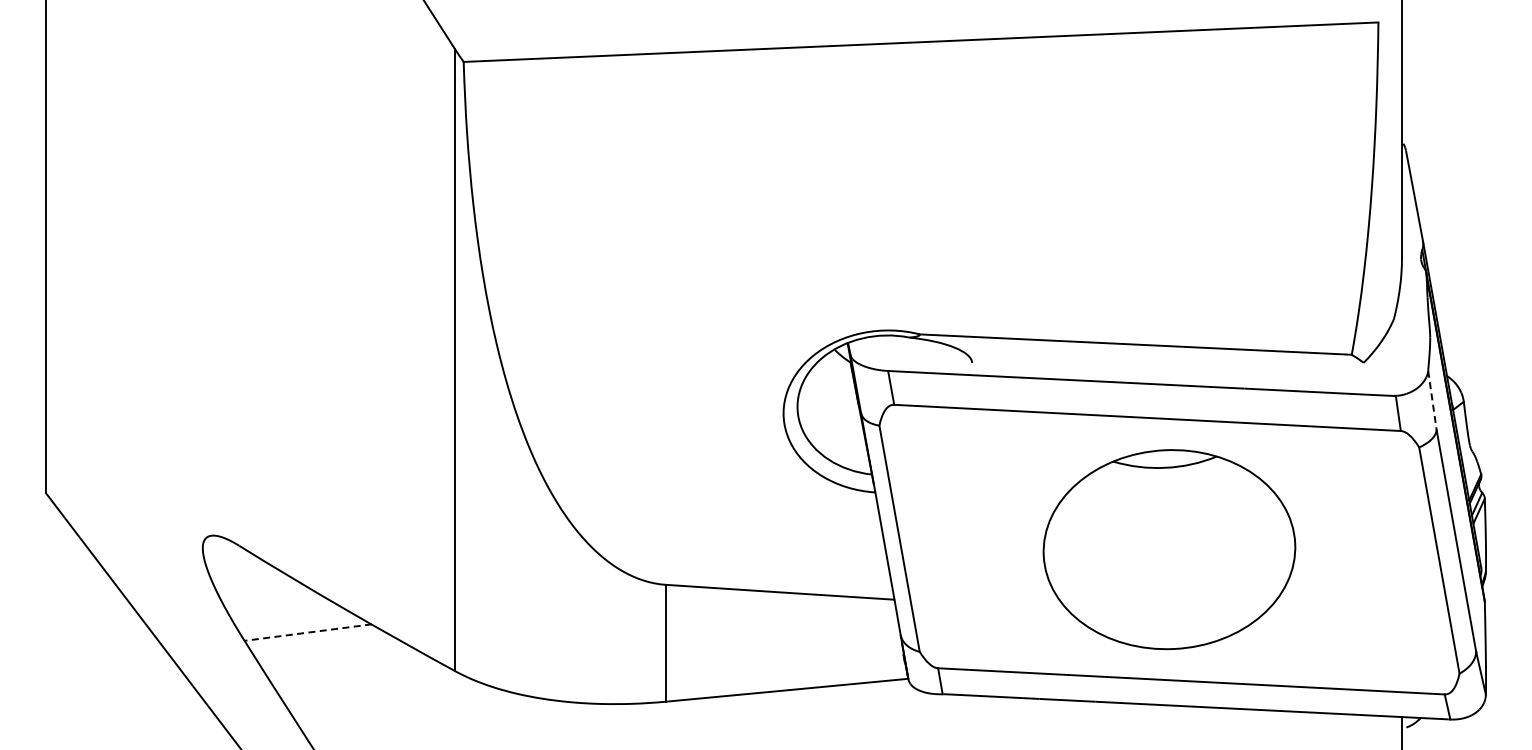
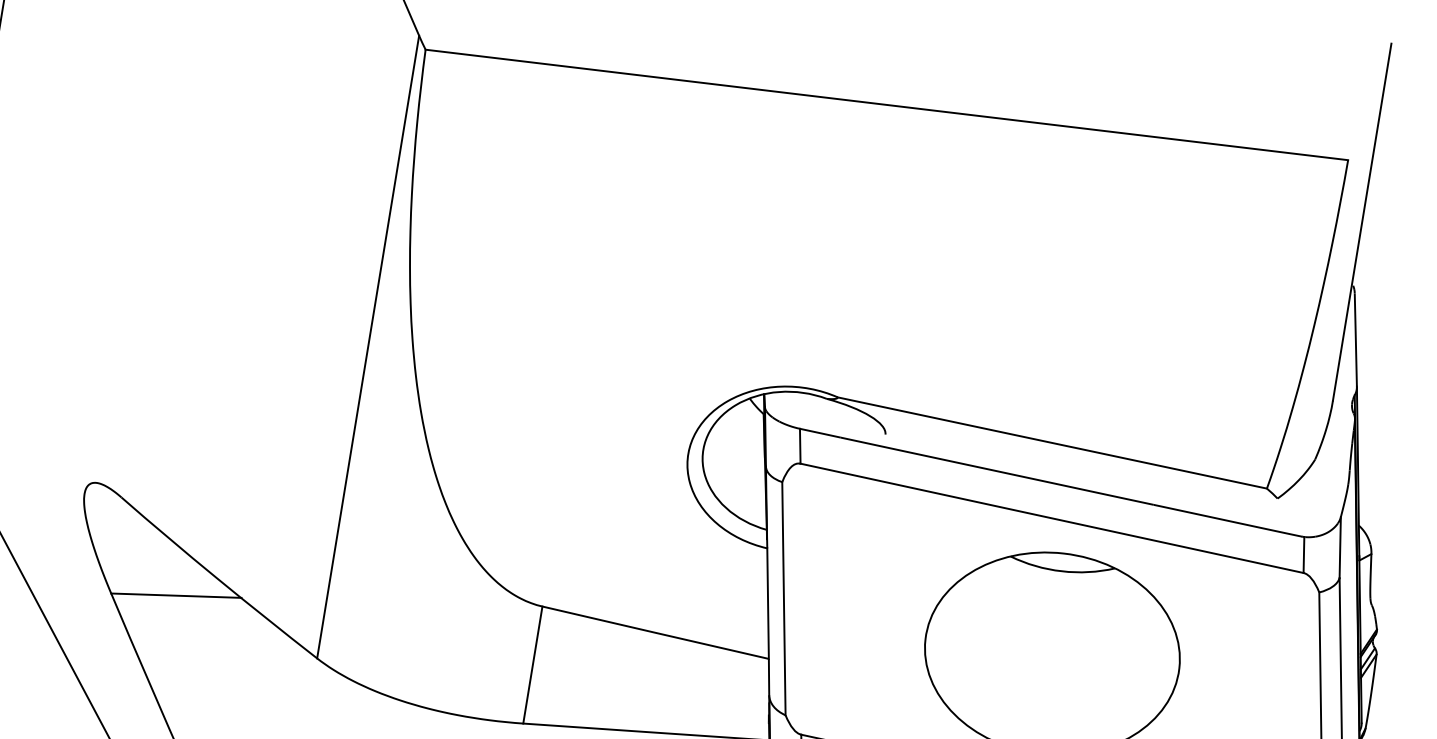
line: (1432, 401) -> (1340, 548), dashed -> solid
line: (307, 632) -> (175, 595), dashed -> solid

